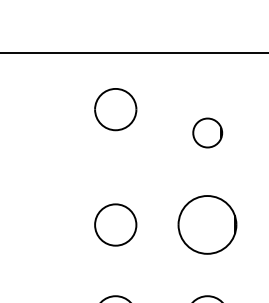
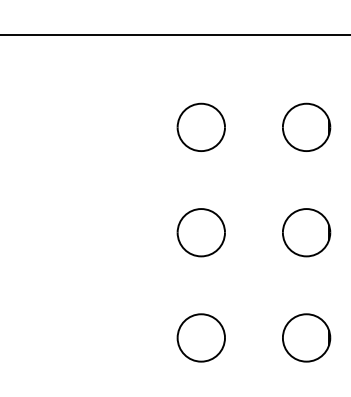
part: (115, 108) -> (200, 126), moved
part: (207, 132) -> (306, 126), size x1.43
part: (207, 224) -> (306, 232), size x0.71

